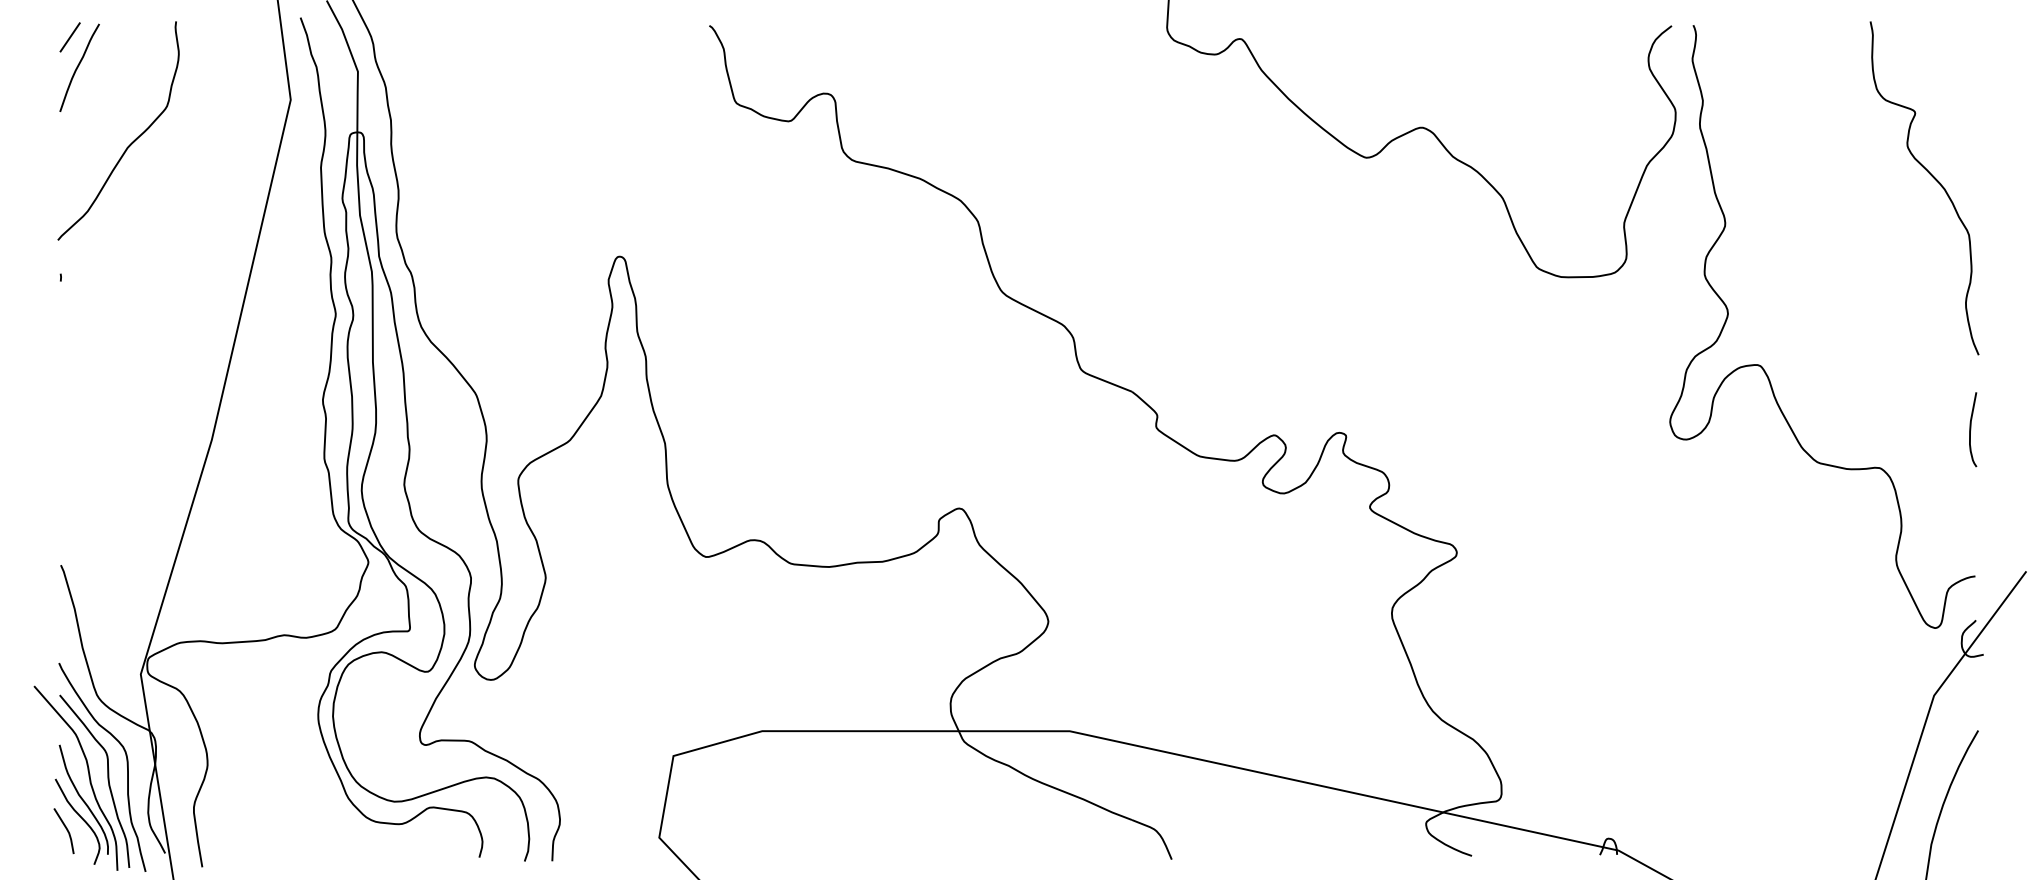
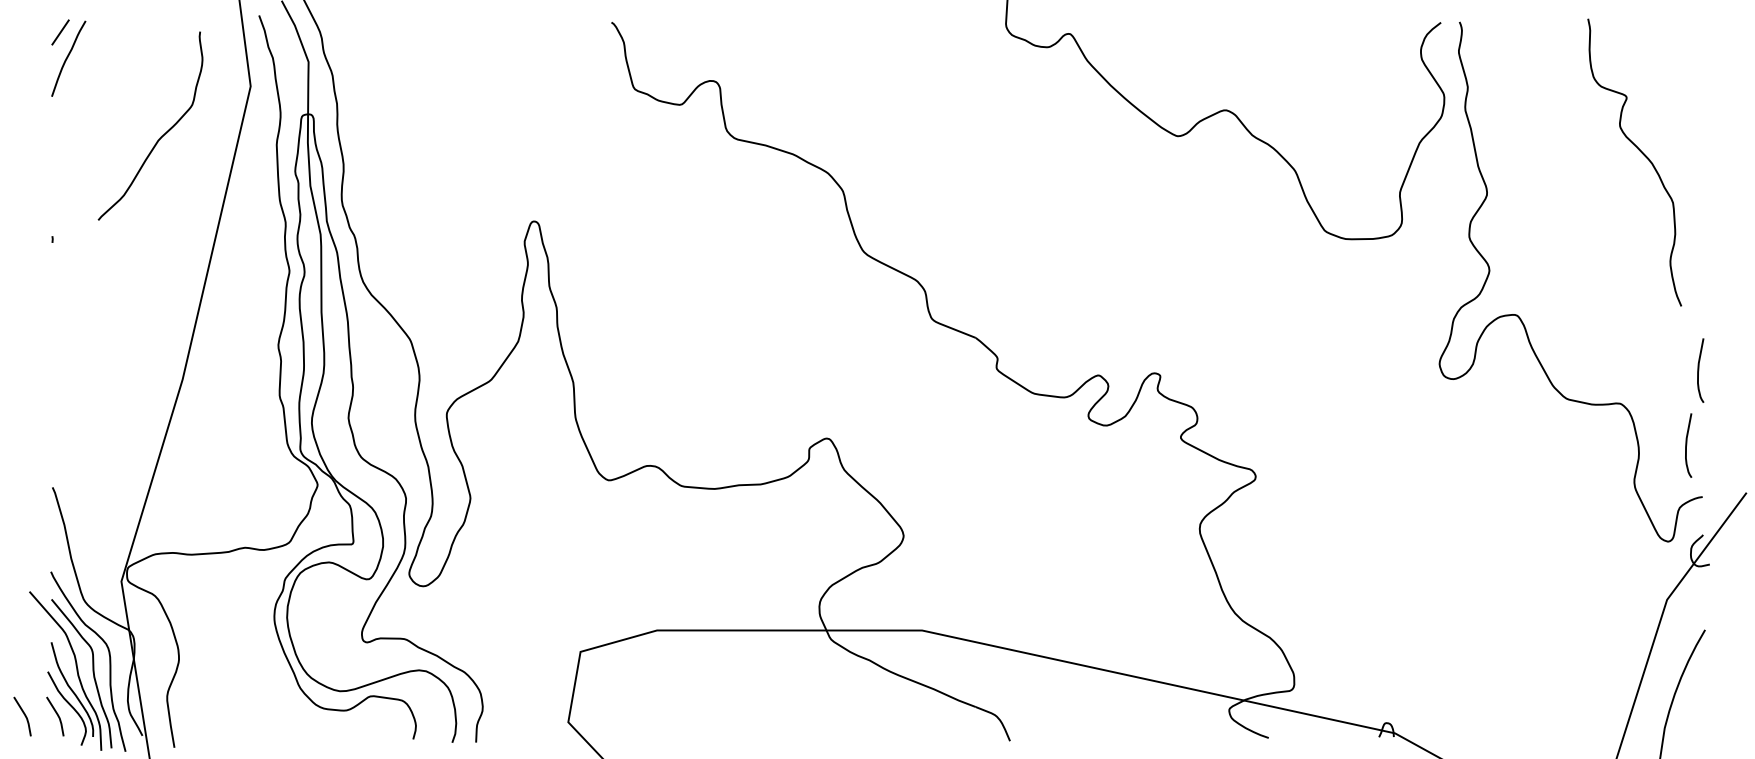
curve: (131, 142) -> (161, 136), moved
curve: (1933, 178) -> (1642, 154), moved
curve: (1957, 516) -> (1687, 445), added
line: (28, 830) -> (24, 716), added

